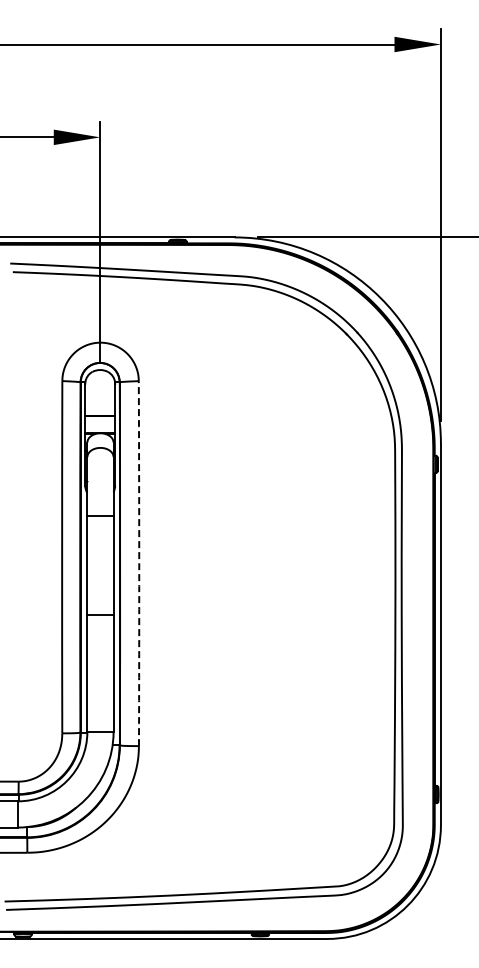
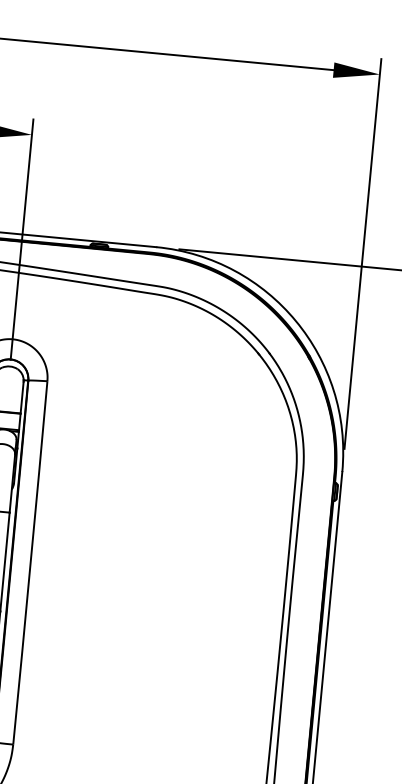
arc: (139, 563) -> (30, 562), dashed -> solid

